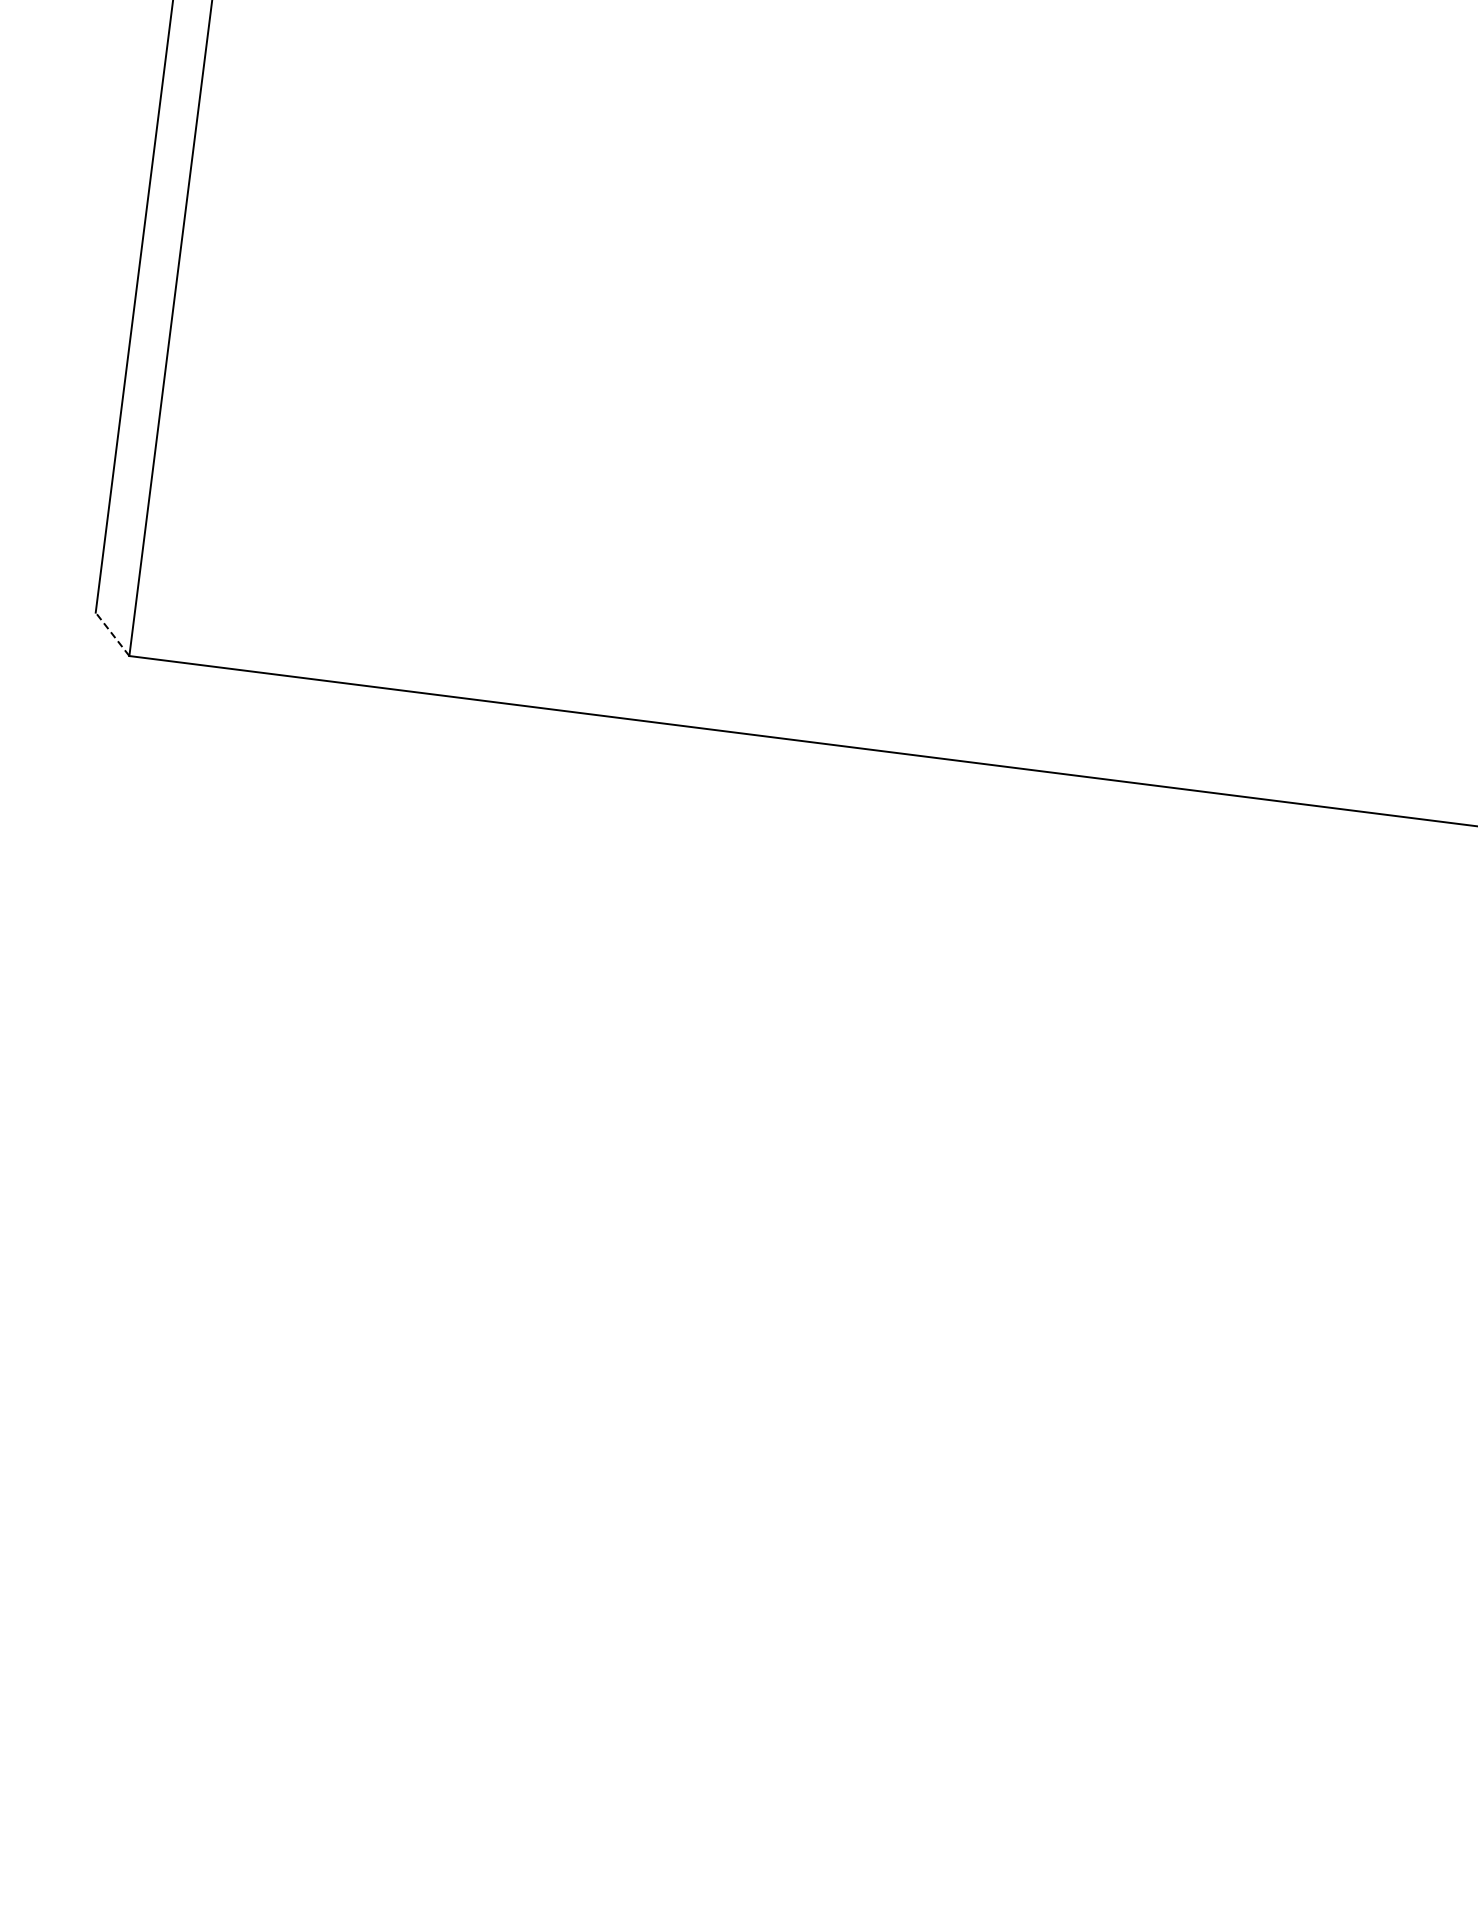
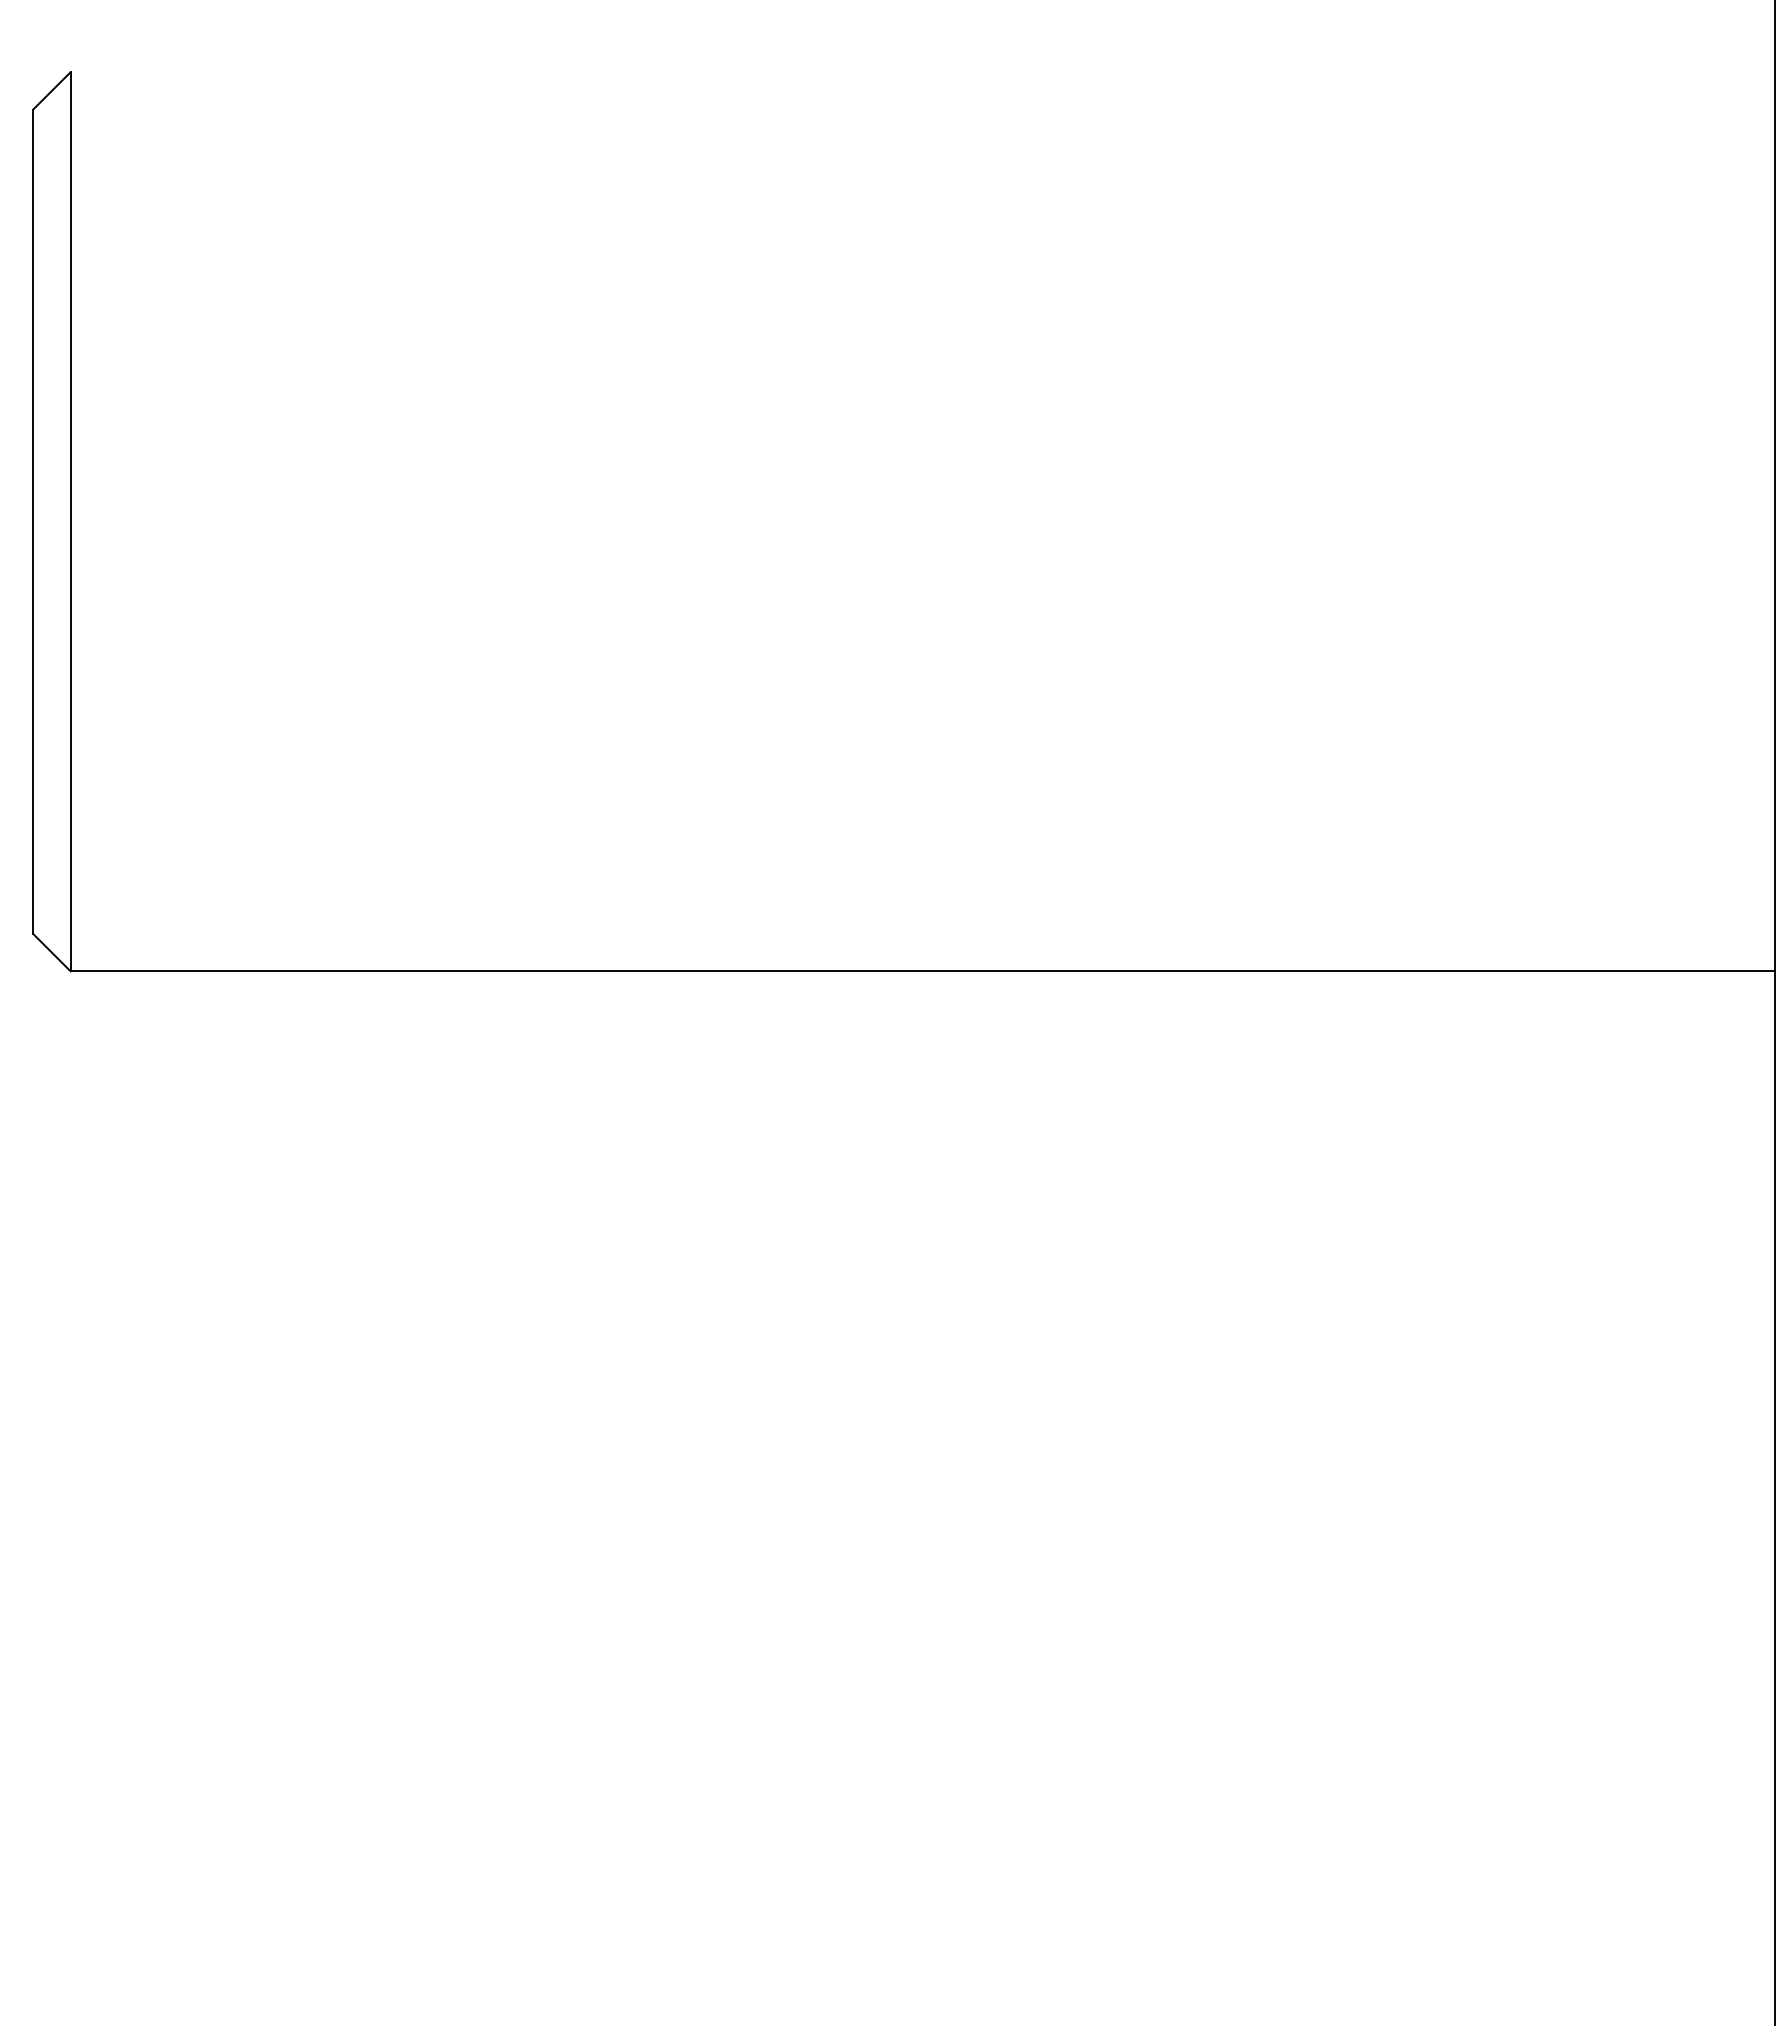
line: (112, 634) -> (51, 952), dashed -> solid

